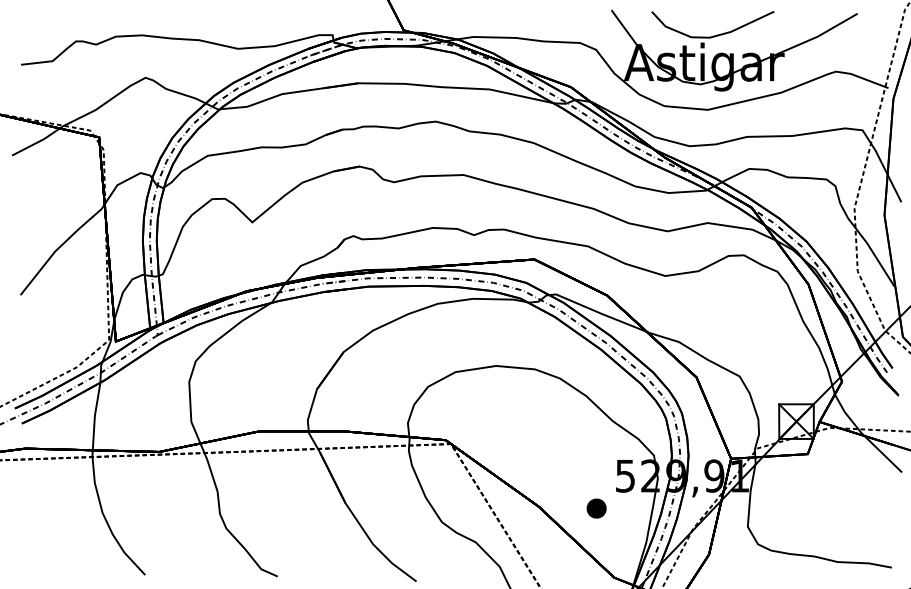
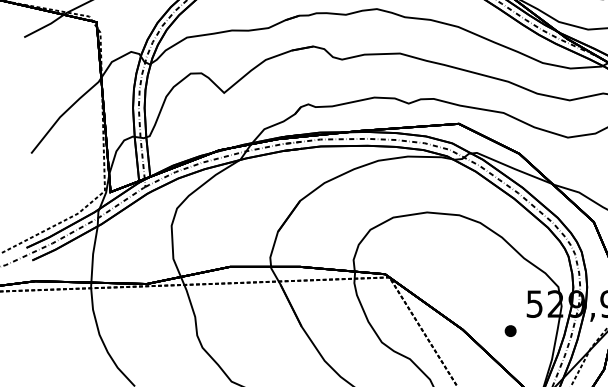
part: (596, 508) -> (510, 331), size x0.71

